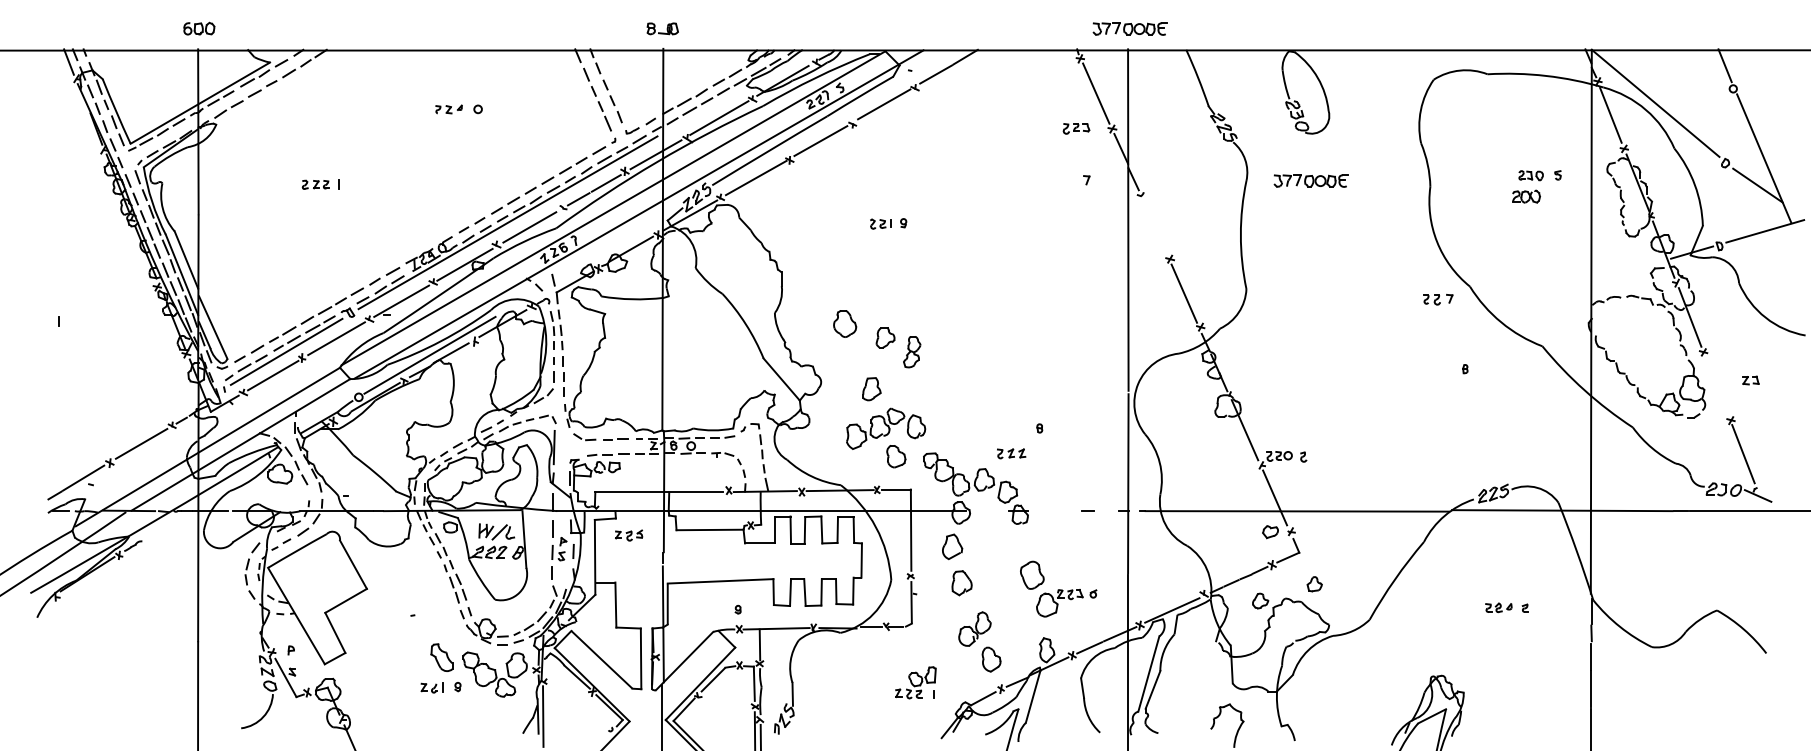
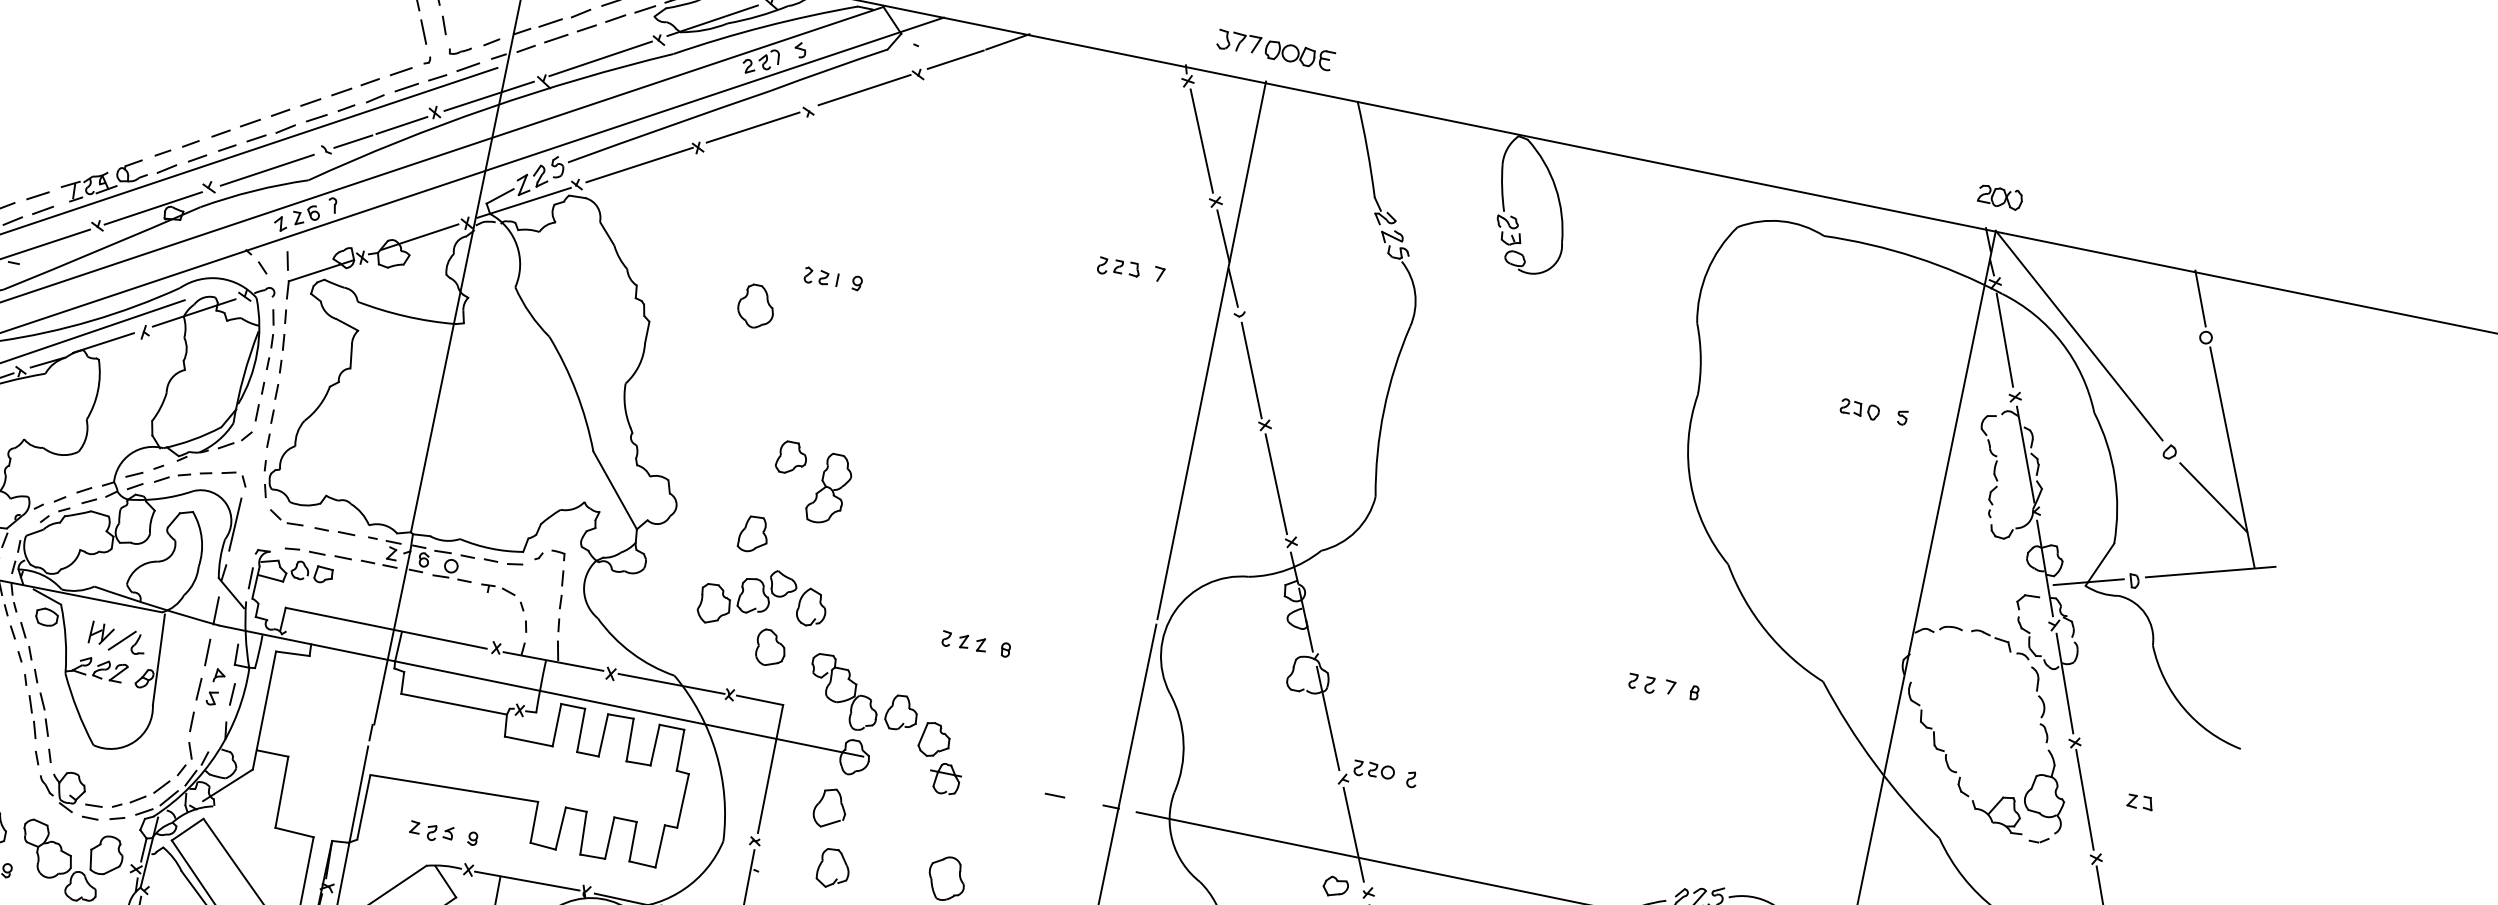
part: (1076, 128) -> (1118, 268), moved
part: (1310, 180) -> (1511, 346), removed
part: (1526, 196) -> (2000, 196), moved
line: (1155, 227) -> (1252, 370), added
part: (1438, 299) -> (1652, 684), moved
part: (845, 323) -> (757, 306), moved
part: (911, 351) -> (828, 487), size x1.43
line: (1716, 385) -> (2084, 799), added
part: (1011, 453) -> (964, 641), moved
part: (629, 535) -> (432, 831), moved

